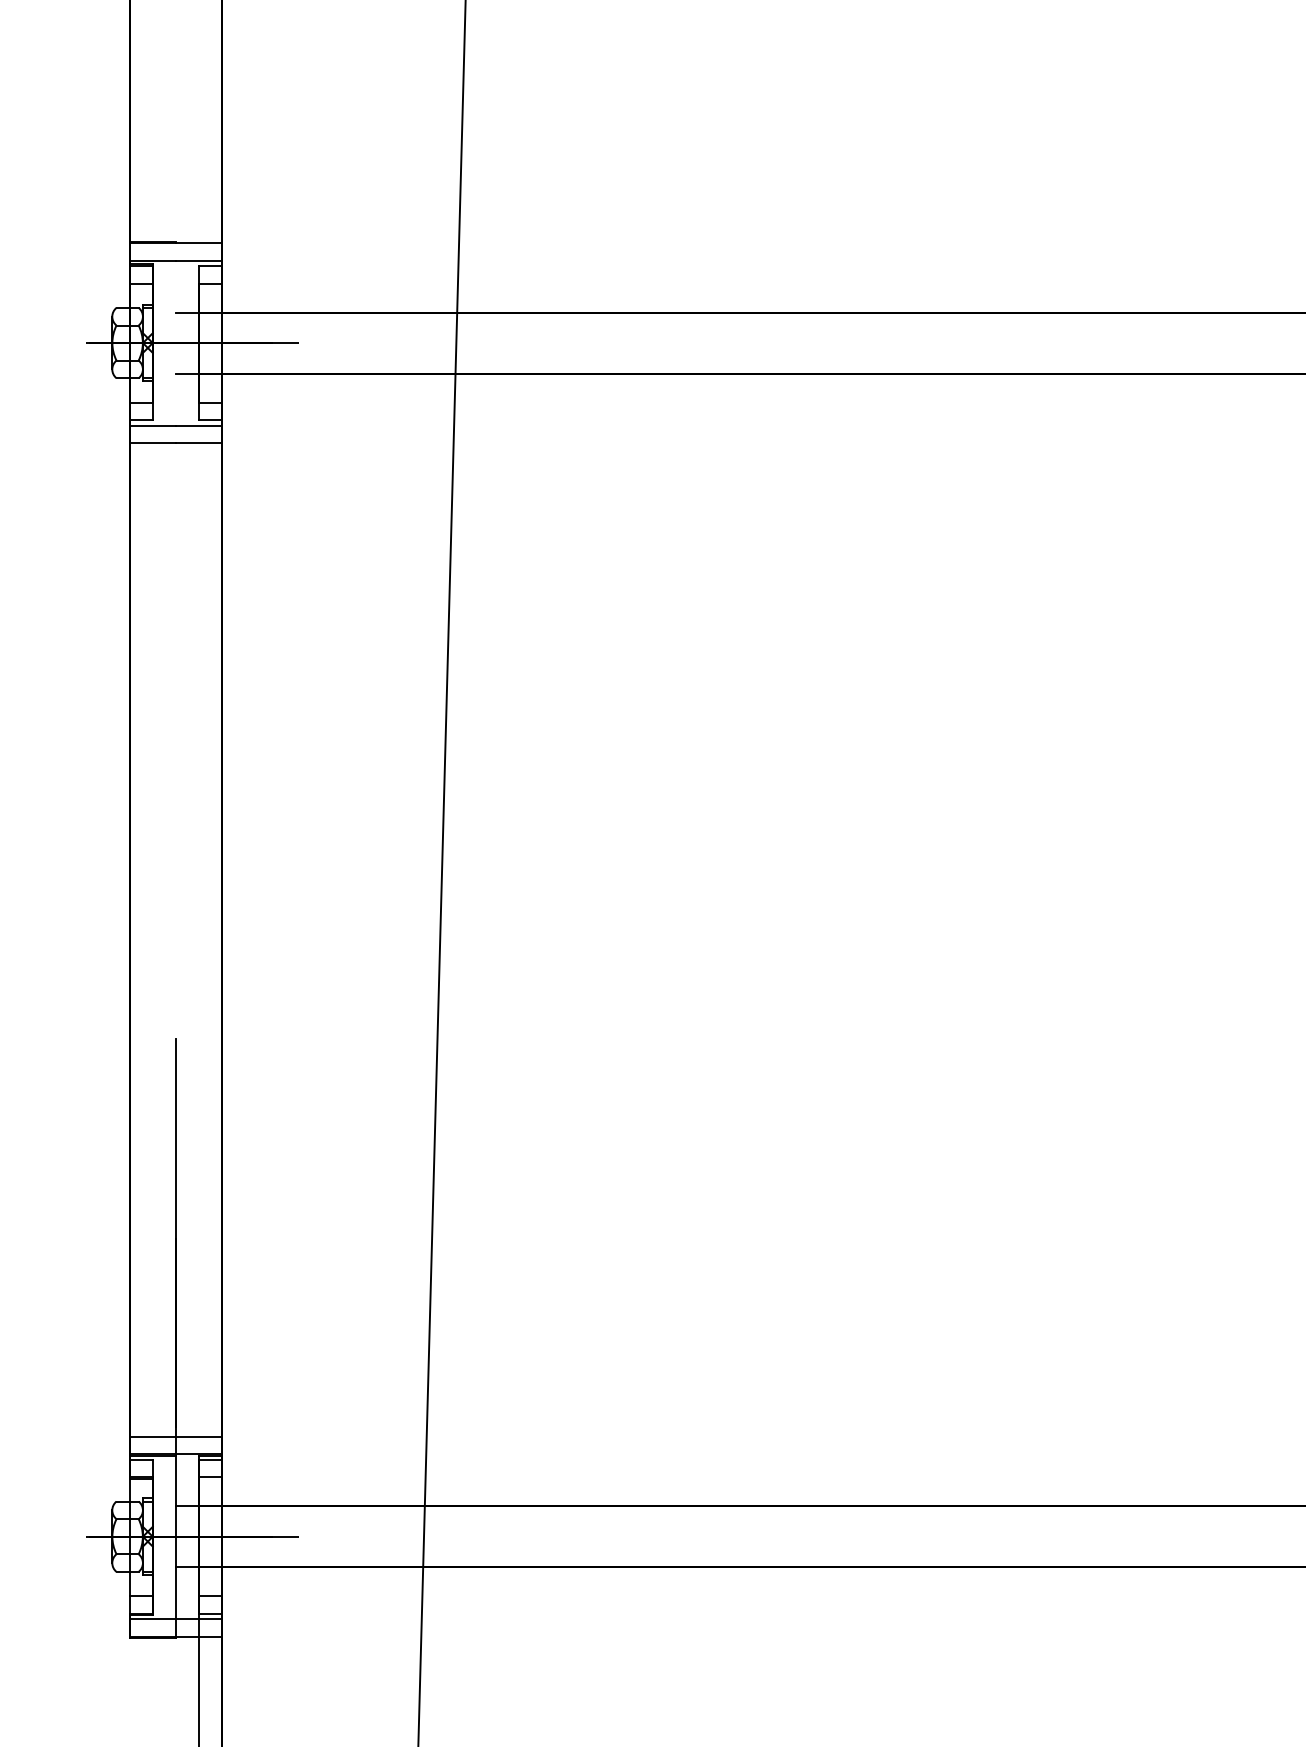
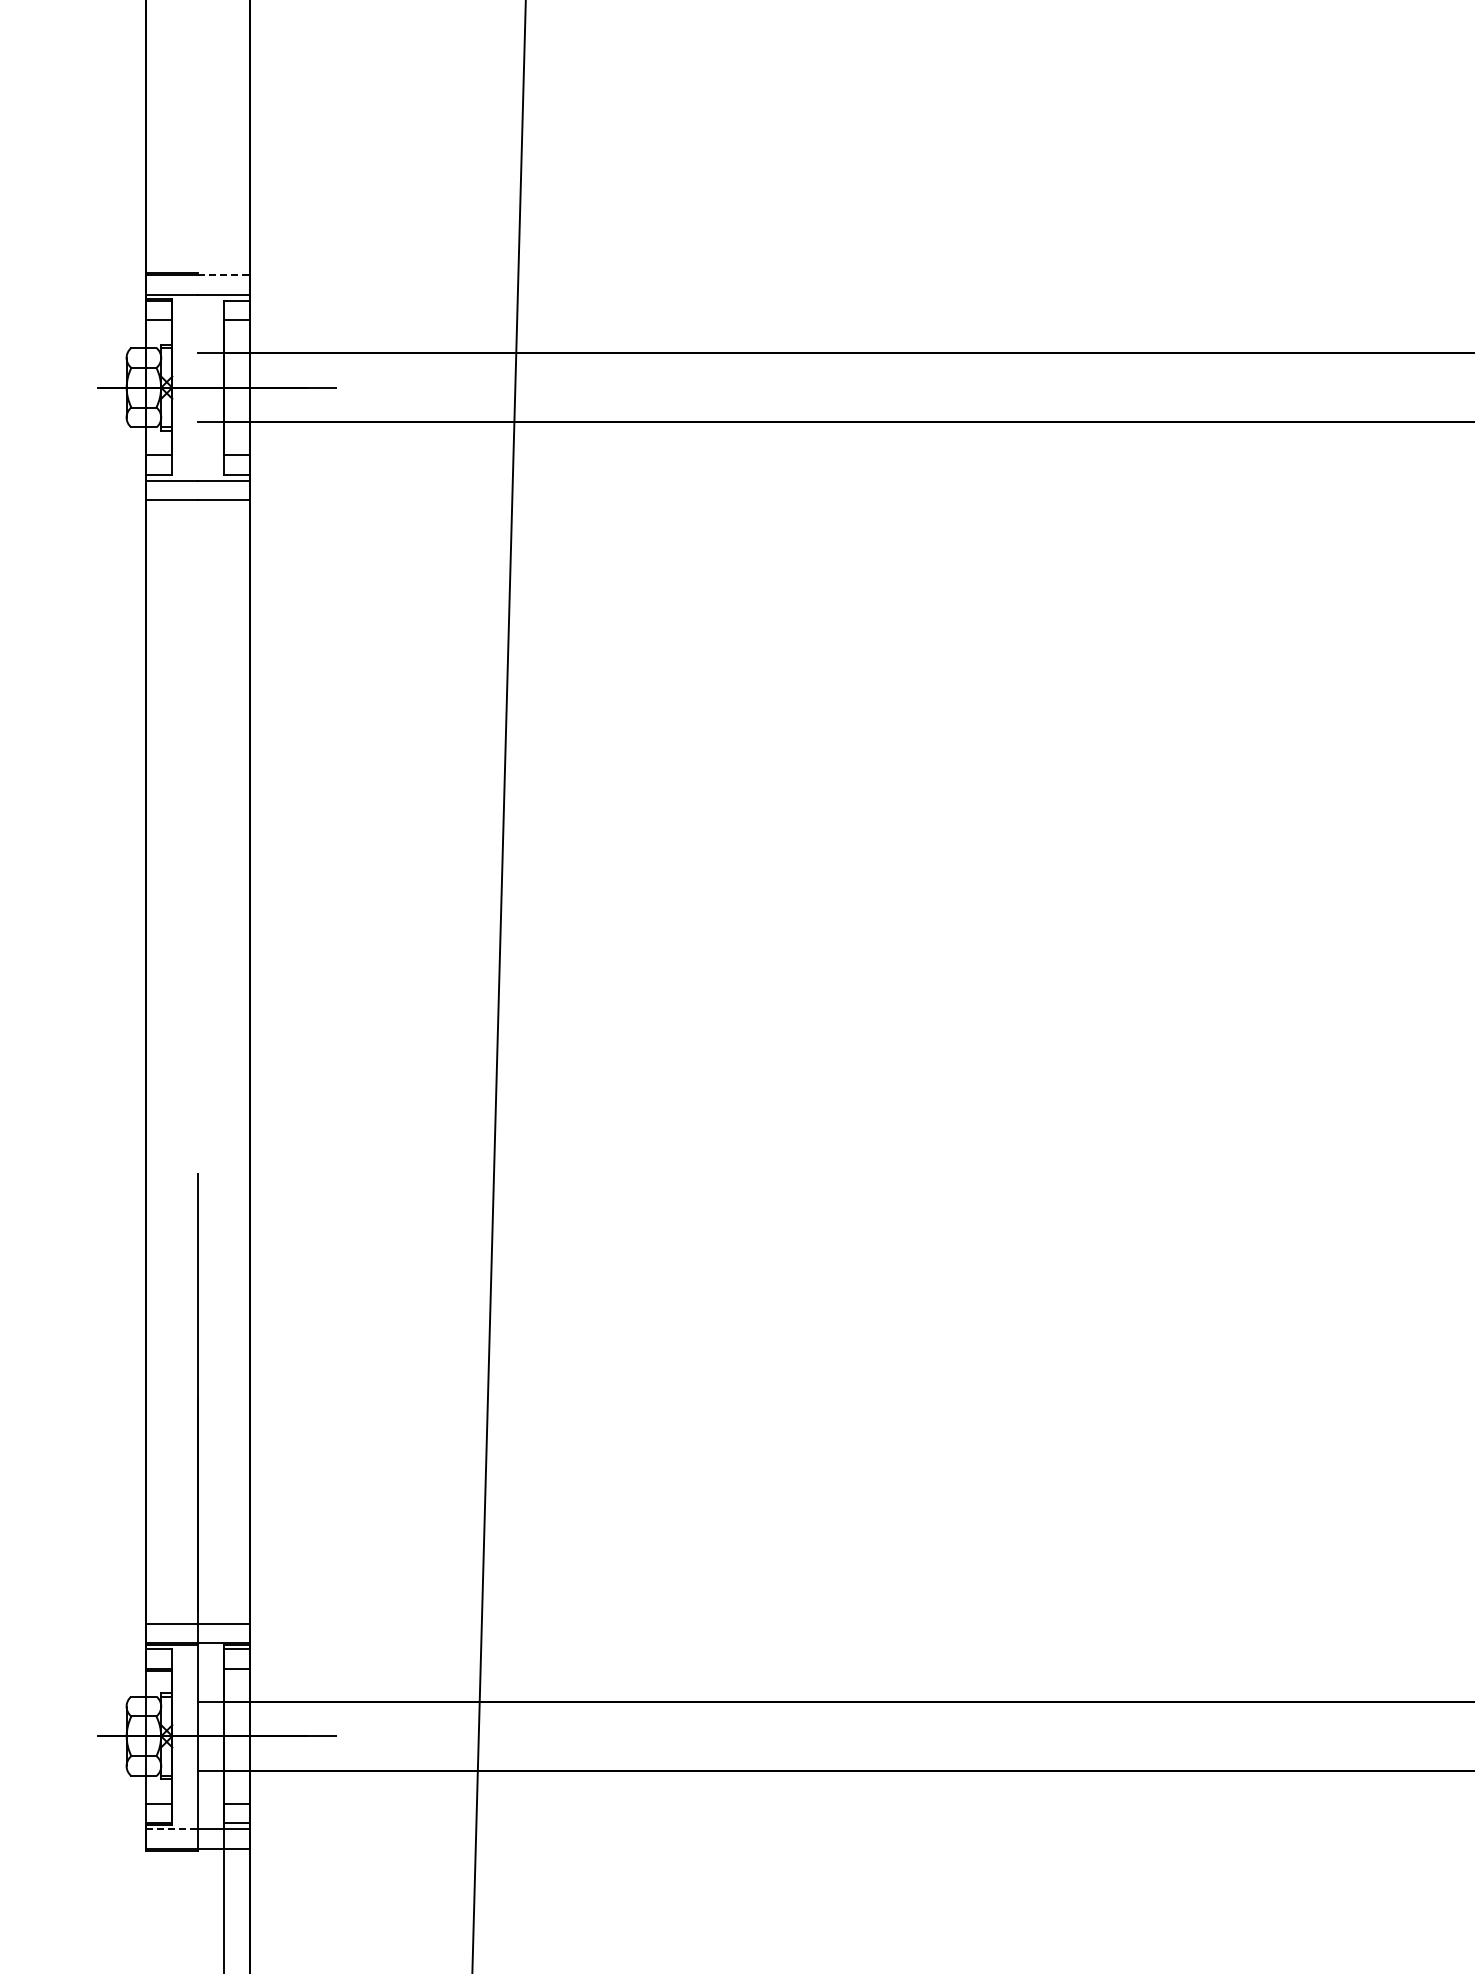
line: (198, 242) -> (224, 274), solid -> dashed
line: (152, 1619) -> (172, 1829), solid -> dashed

